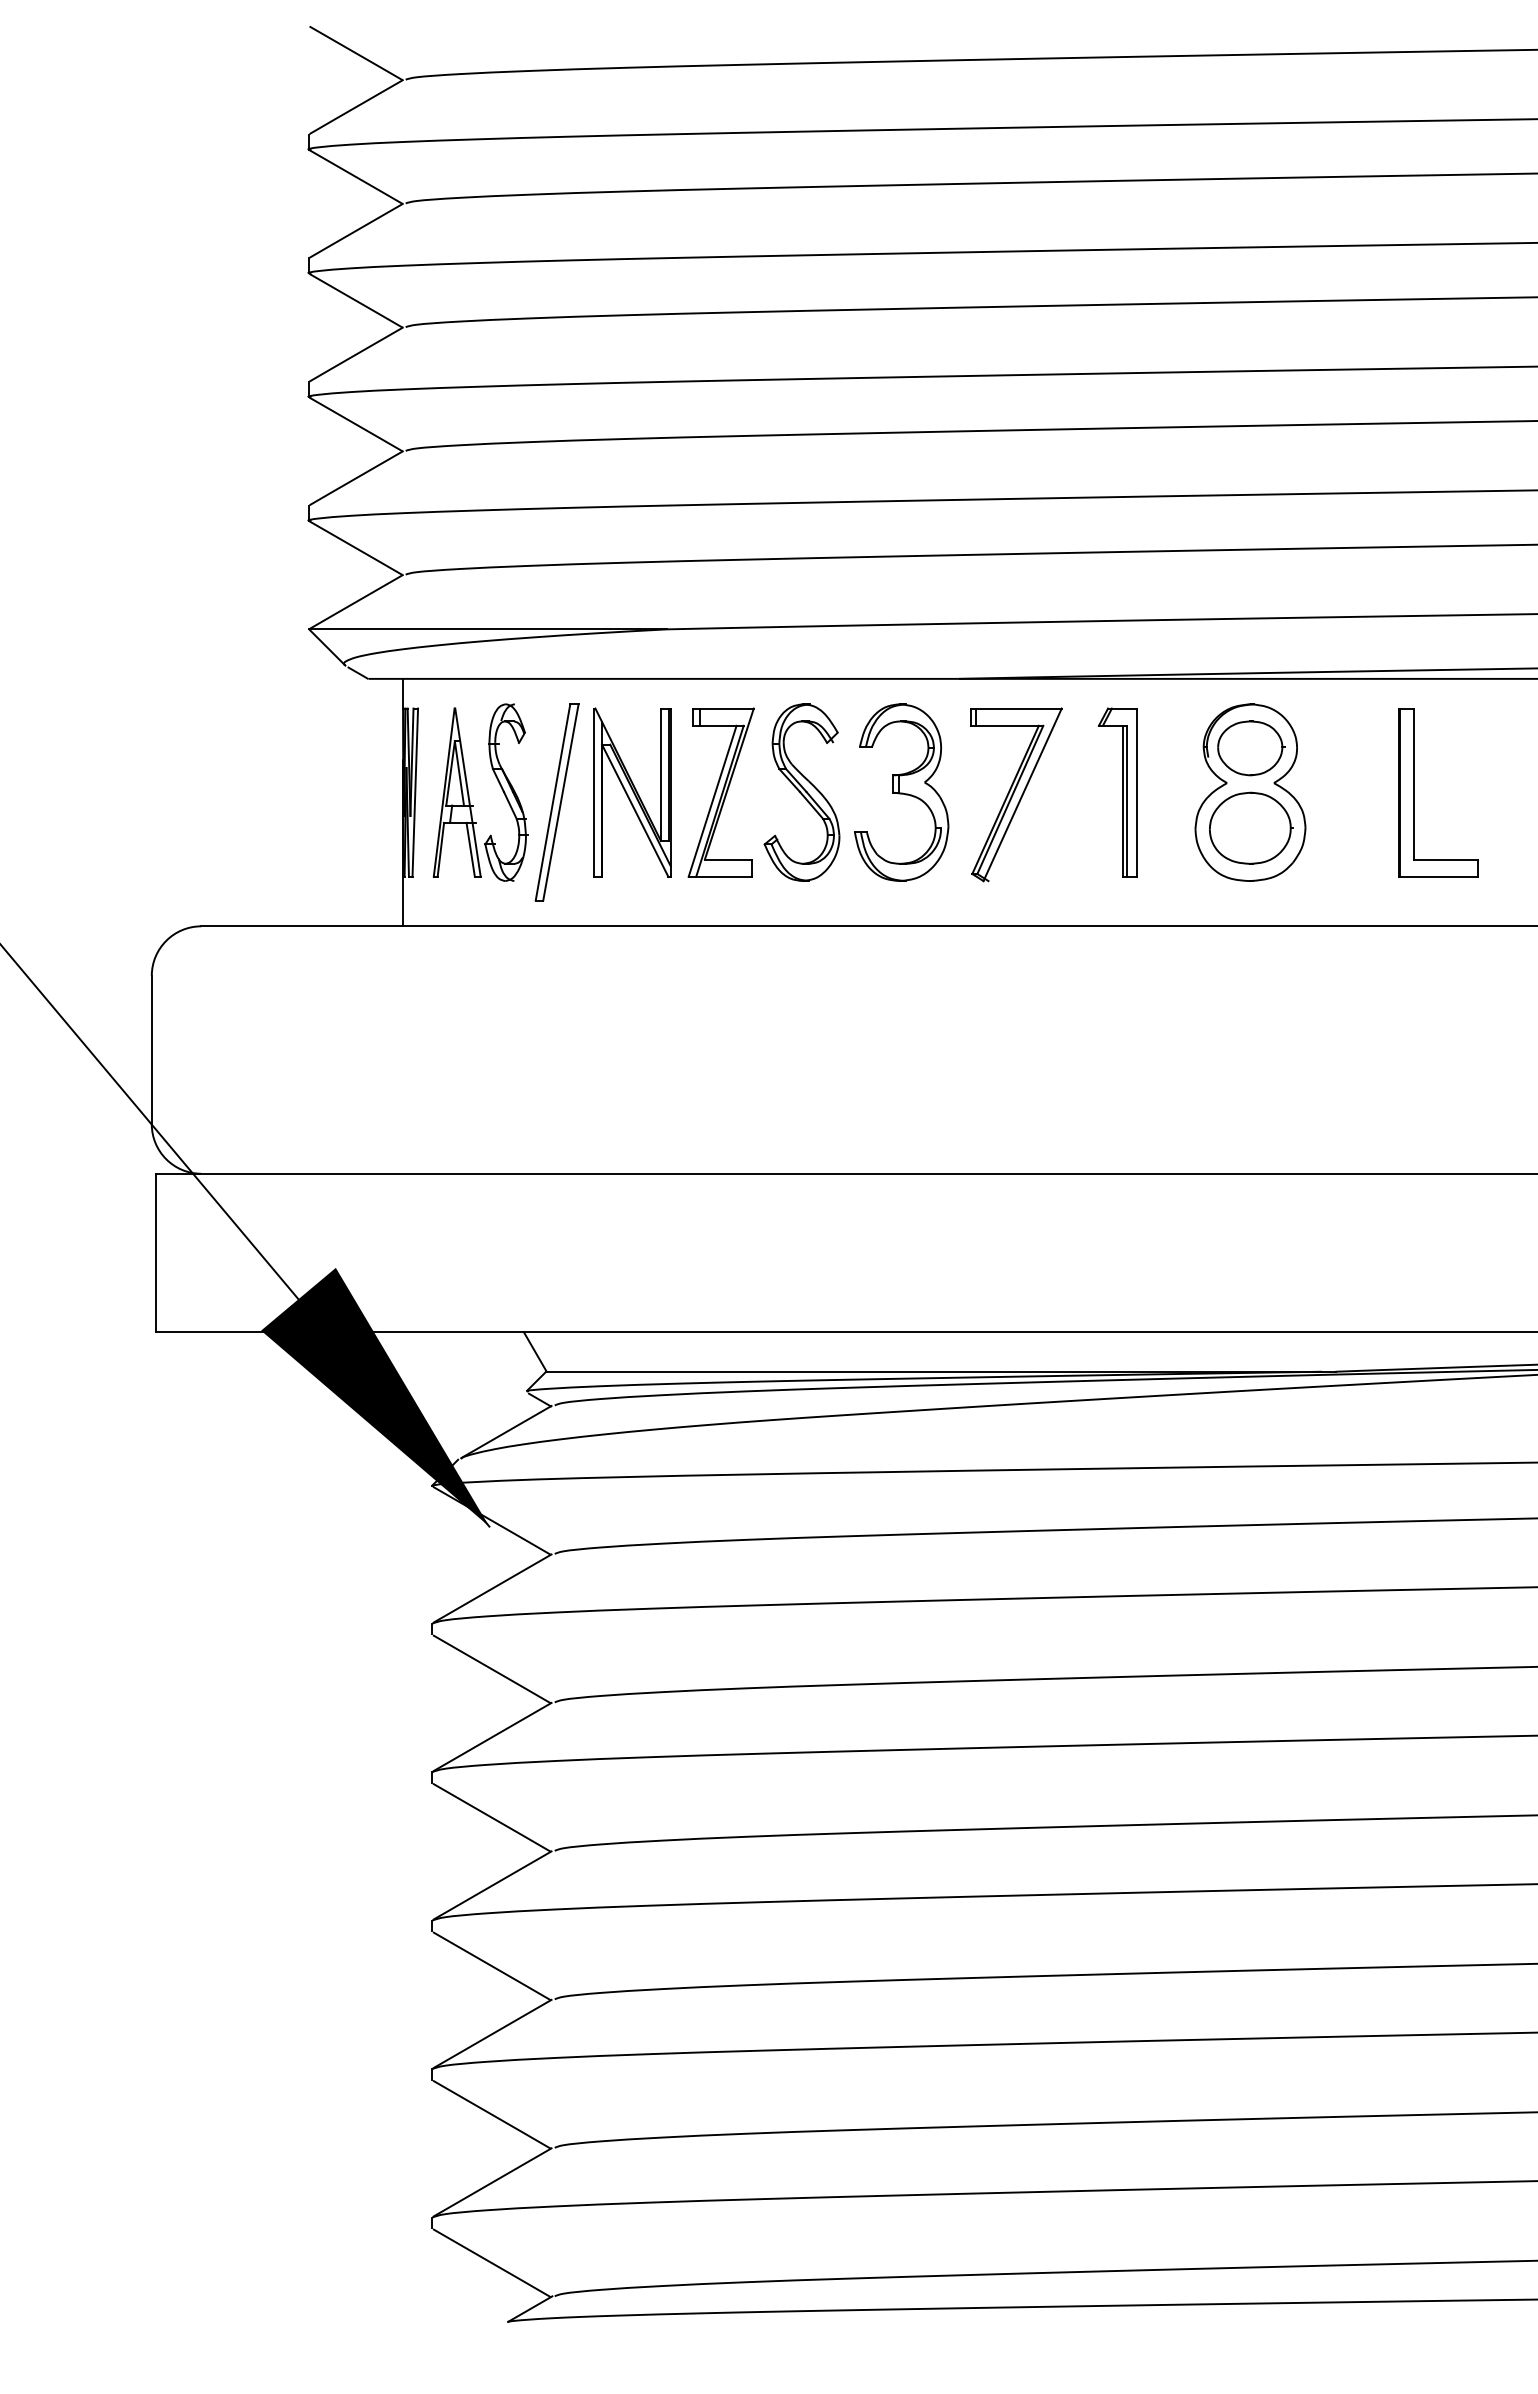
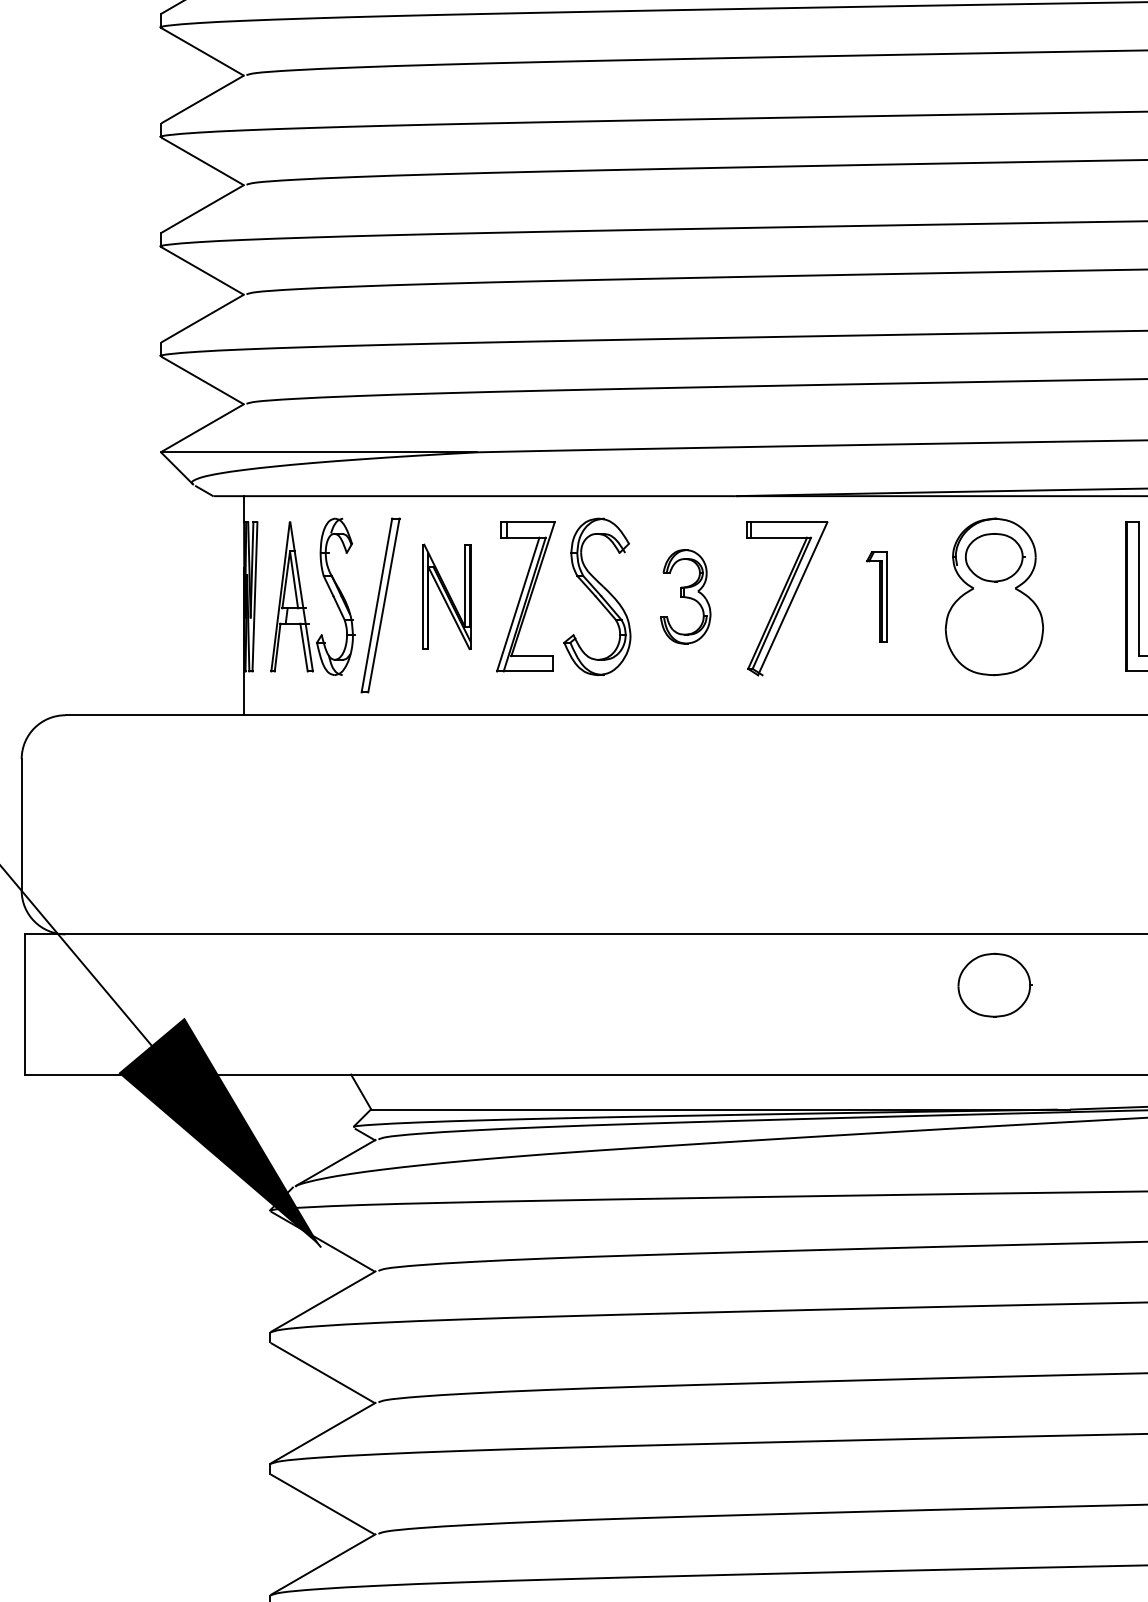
part: (632, 792) -> (447, 596), size x0.7
part: (901, 792) -> (685, 596), size x0.6
part: (1117, 792) -> (876, 596), size x0.6
part: (1251, 827) -> (995, 984), moved

